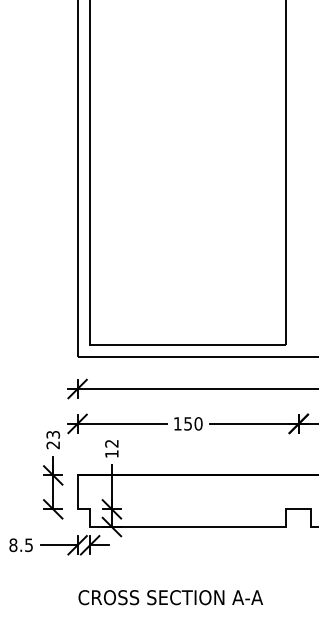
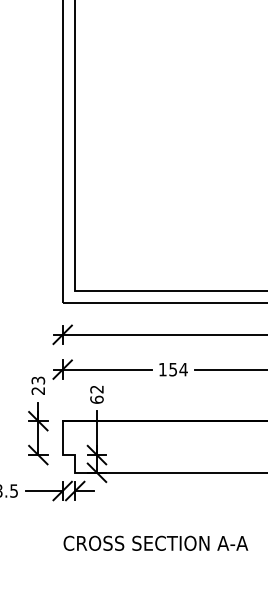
text: (198, 423) -> (183, 369), 150 -> 154
text: (111, 454) -> (96, 400), 12 -> 62

